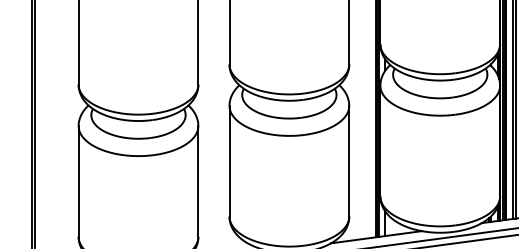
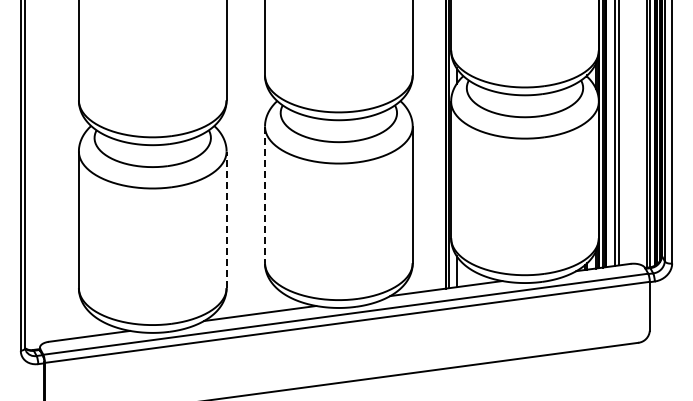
line: (229, 161) -> (265, 195), solid -> dashed
line: (198, 181) -> (226, 219), solid -> dashed

